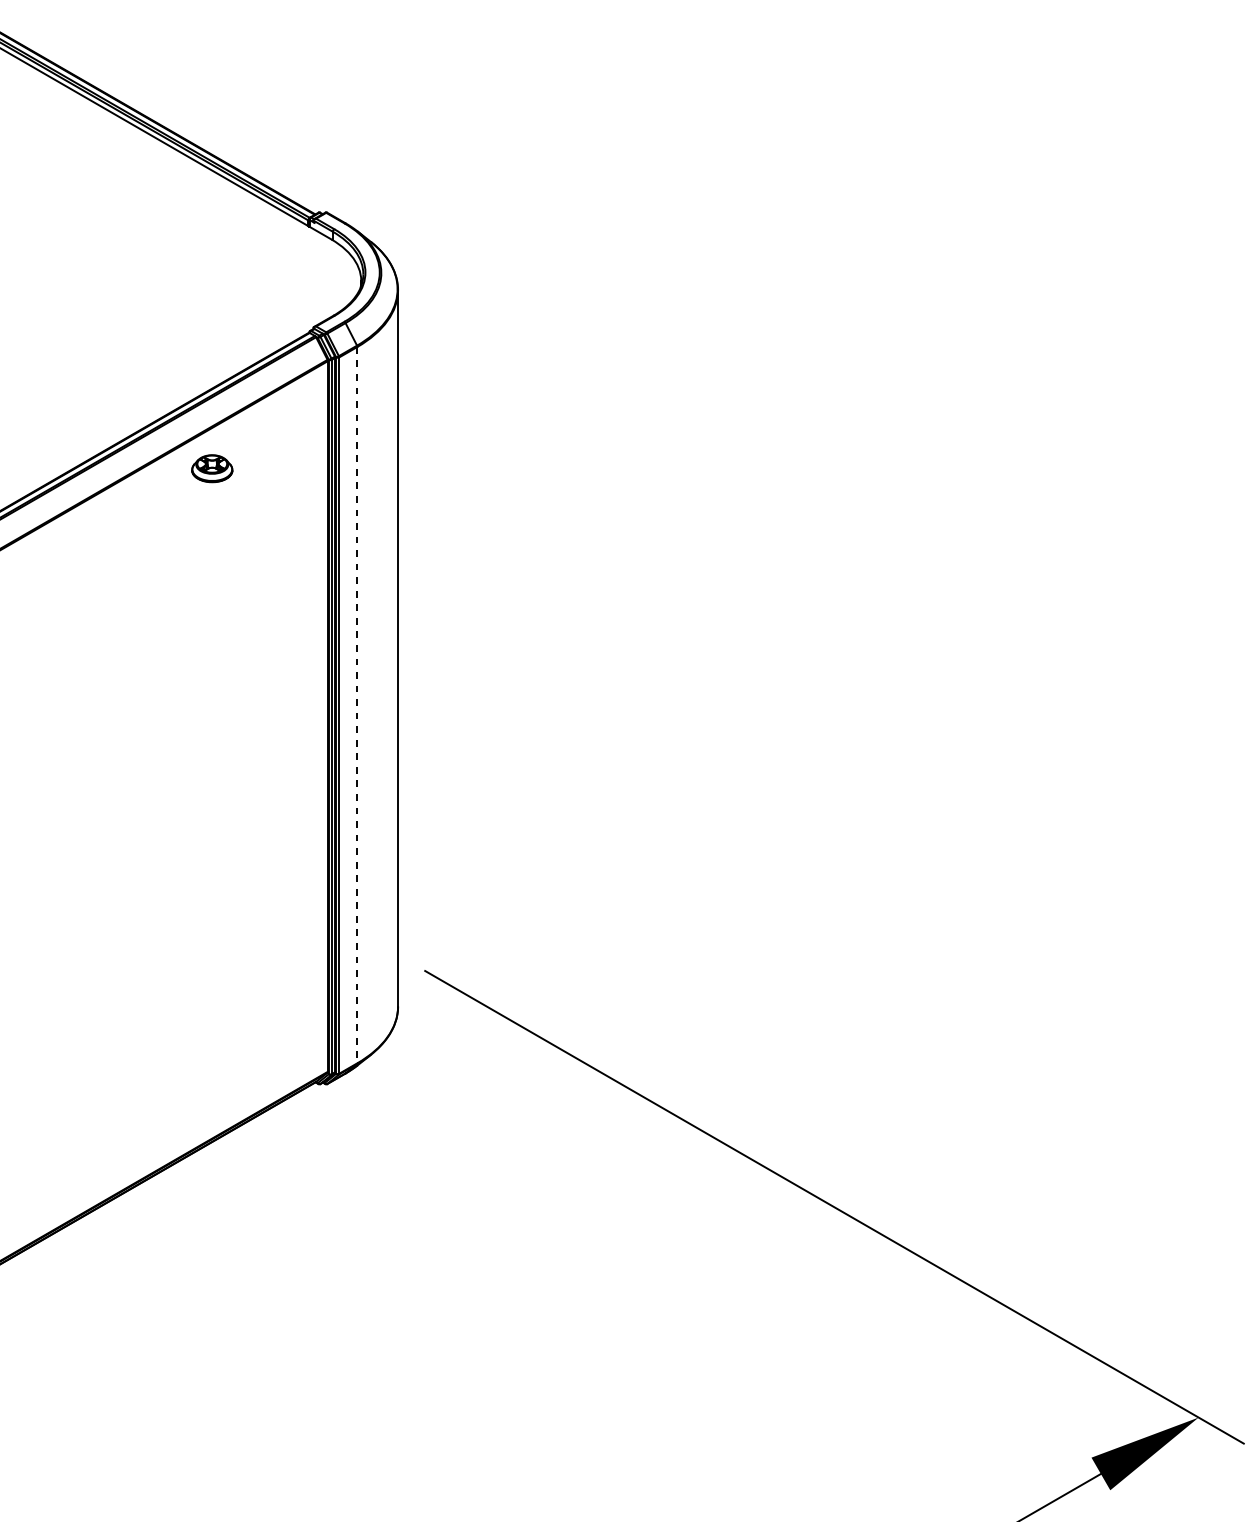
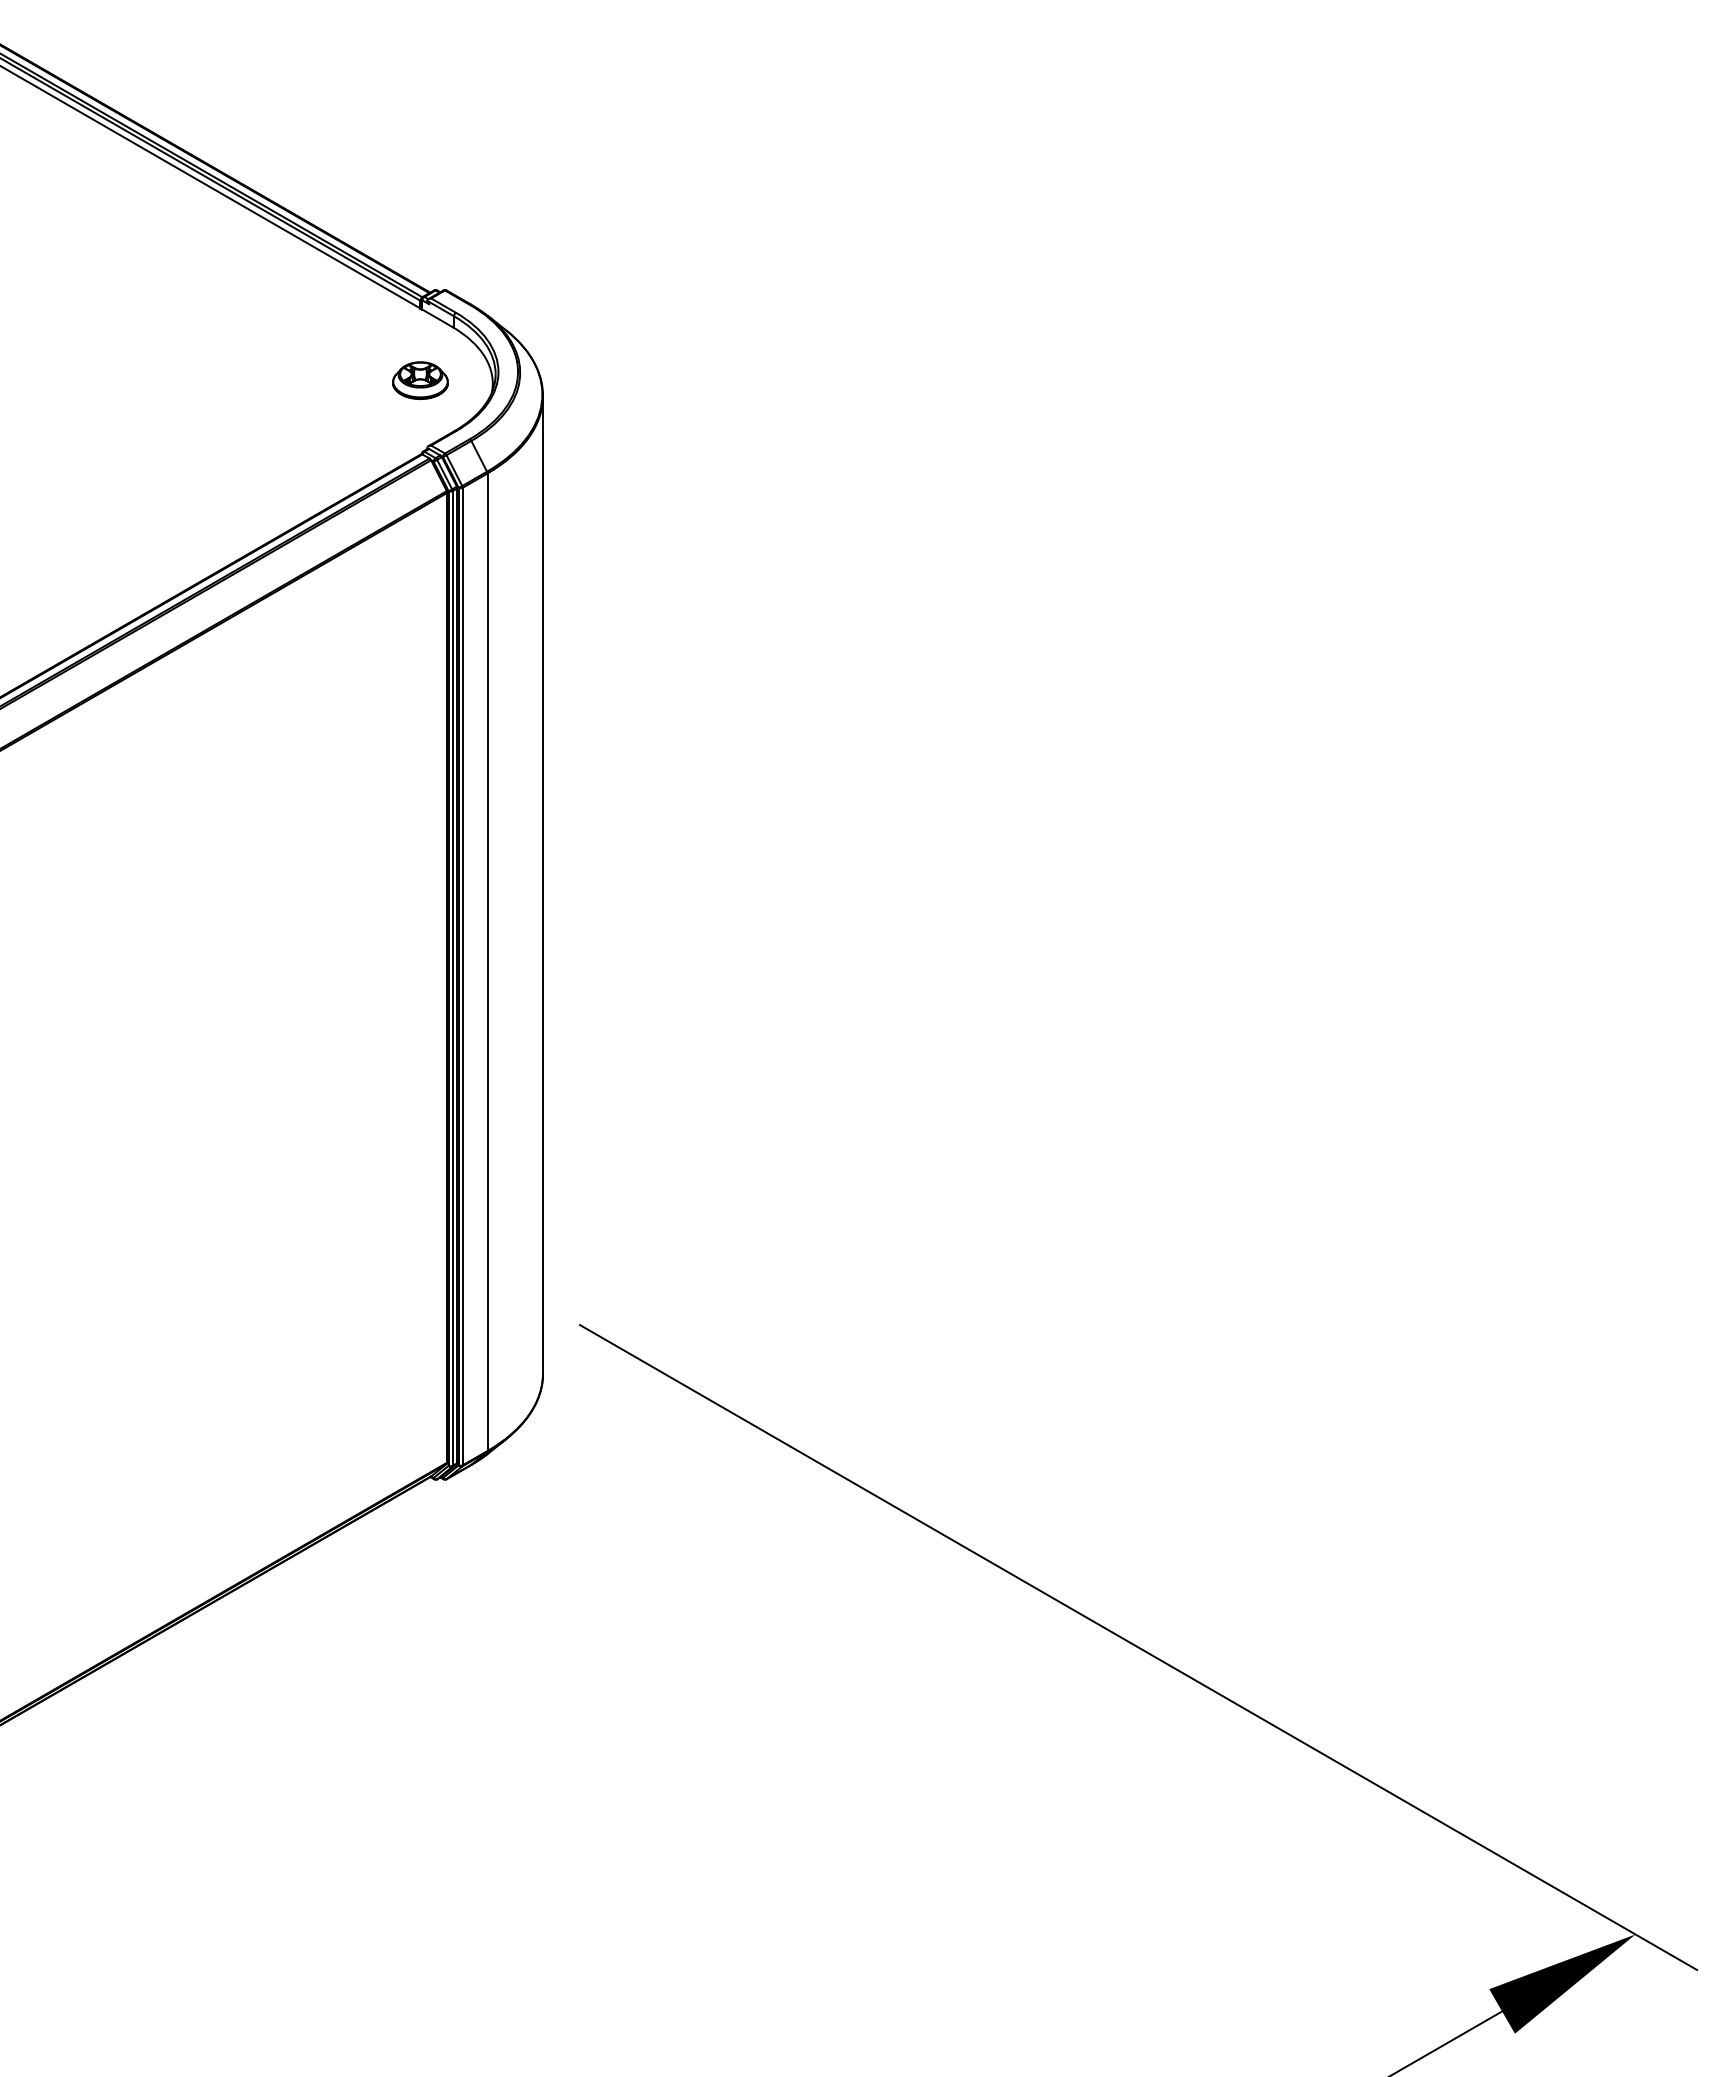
part: (212, 468) -> (420, 380), moved
line: (357, 705) -> (487, 962), dashed -> solid

